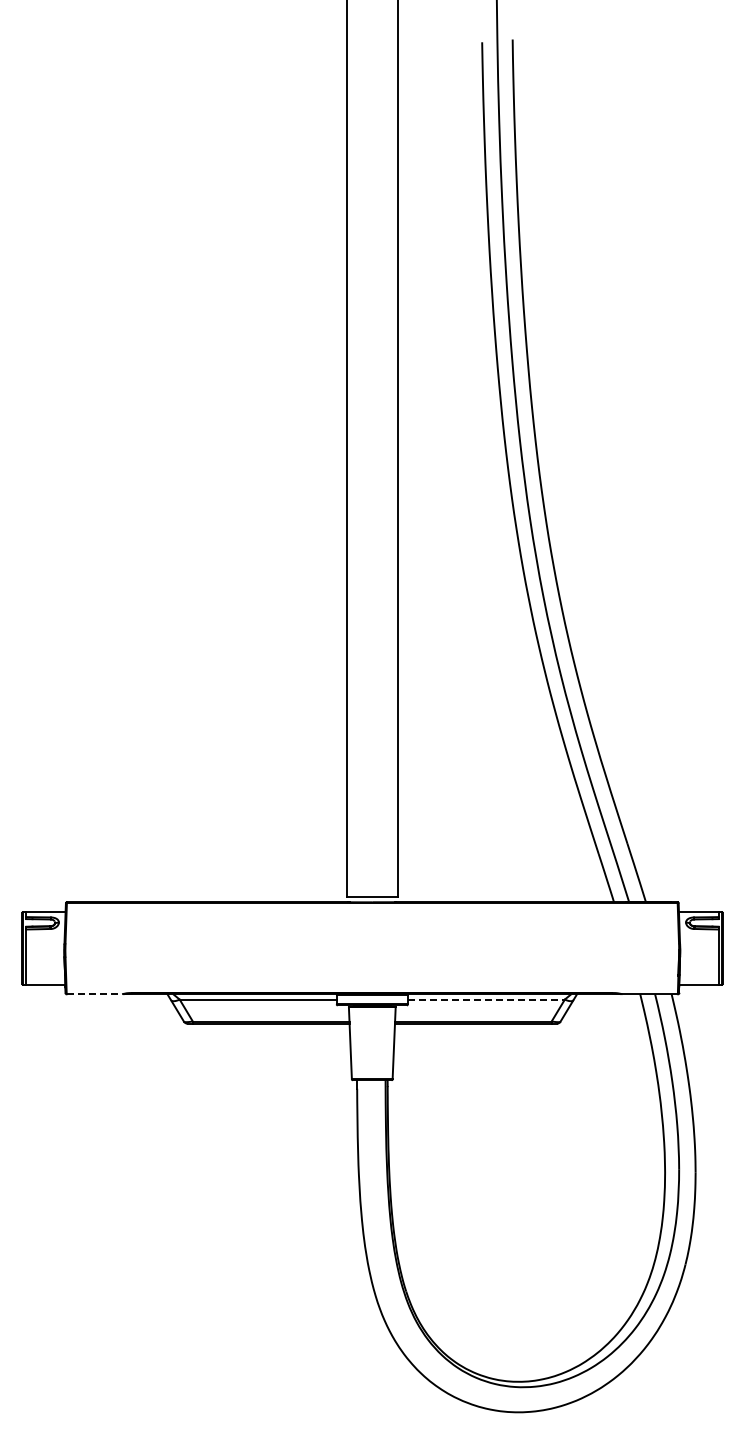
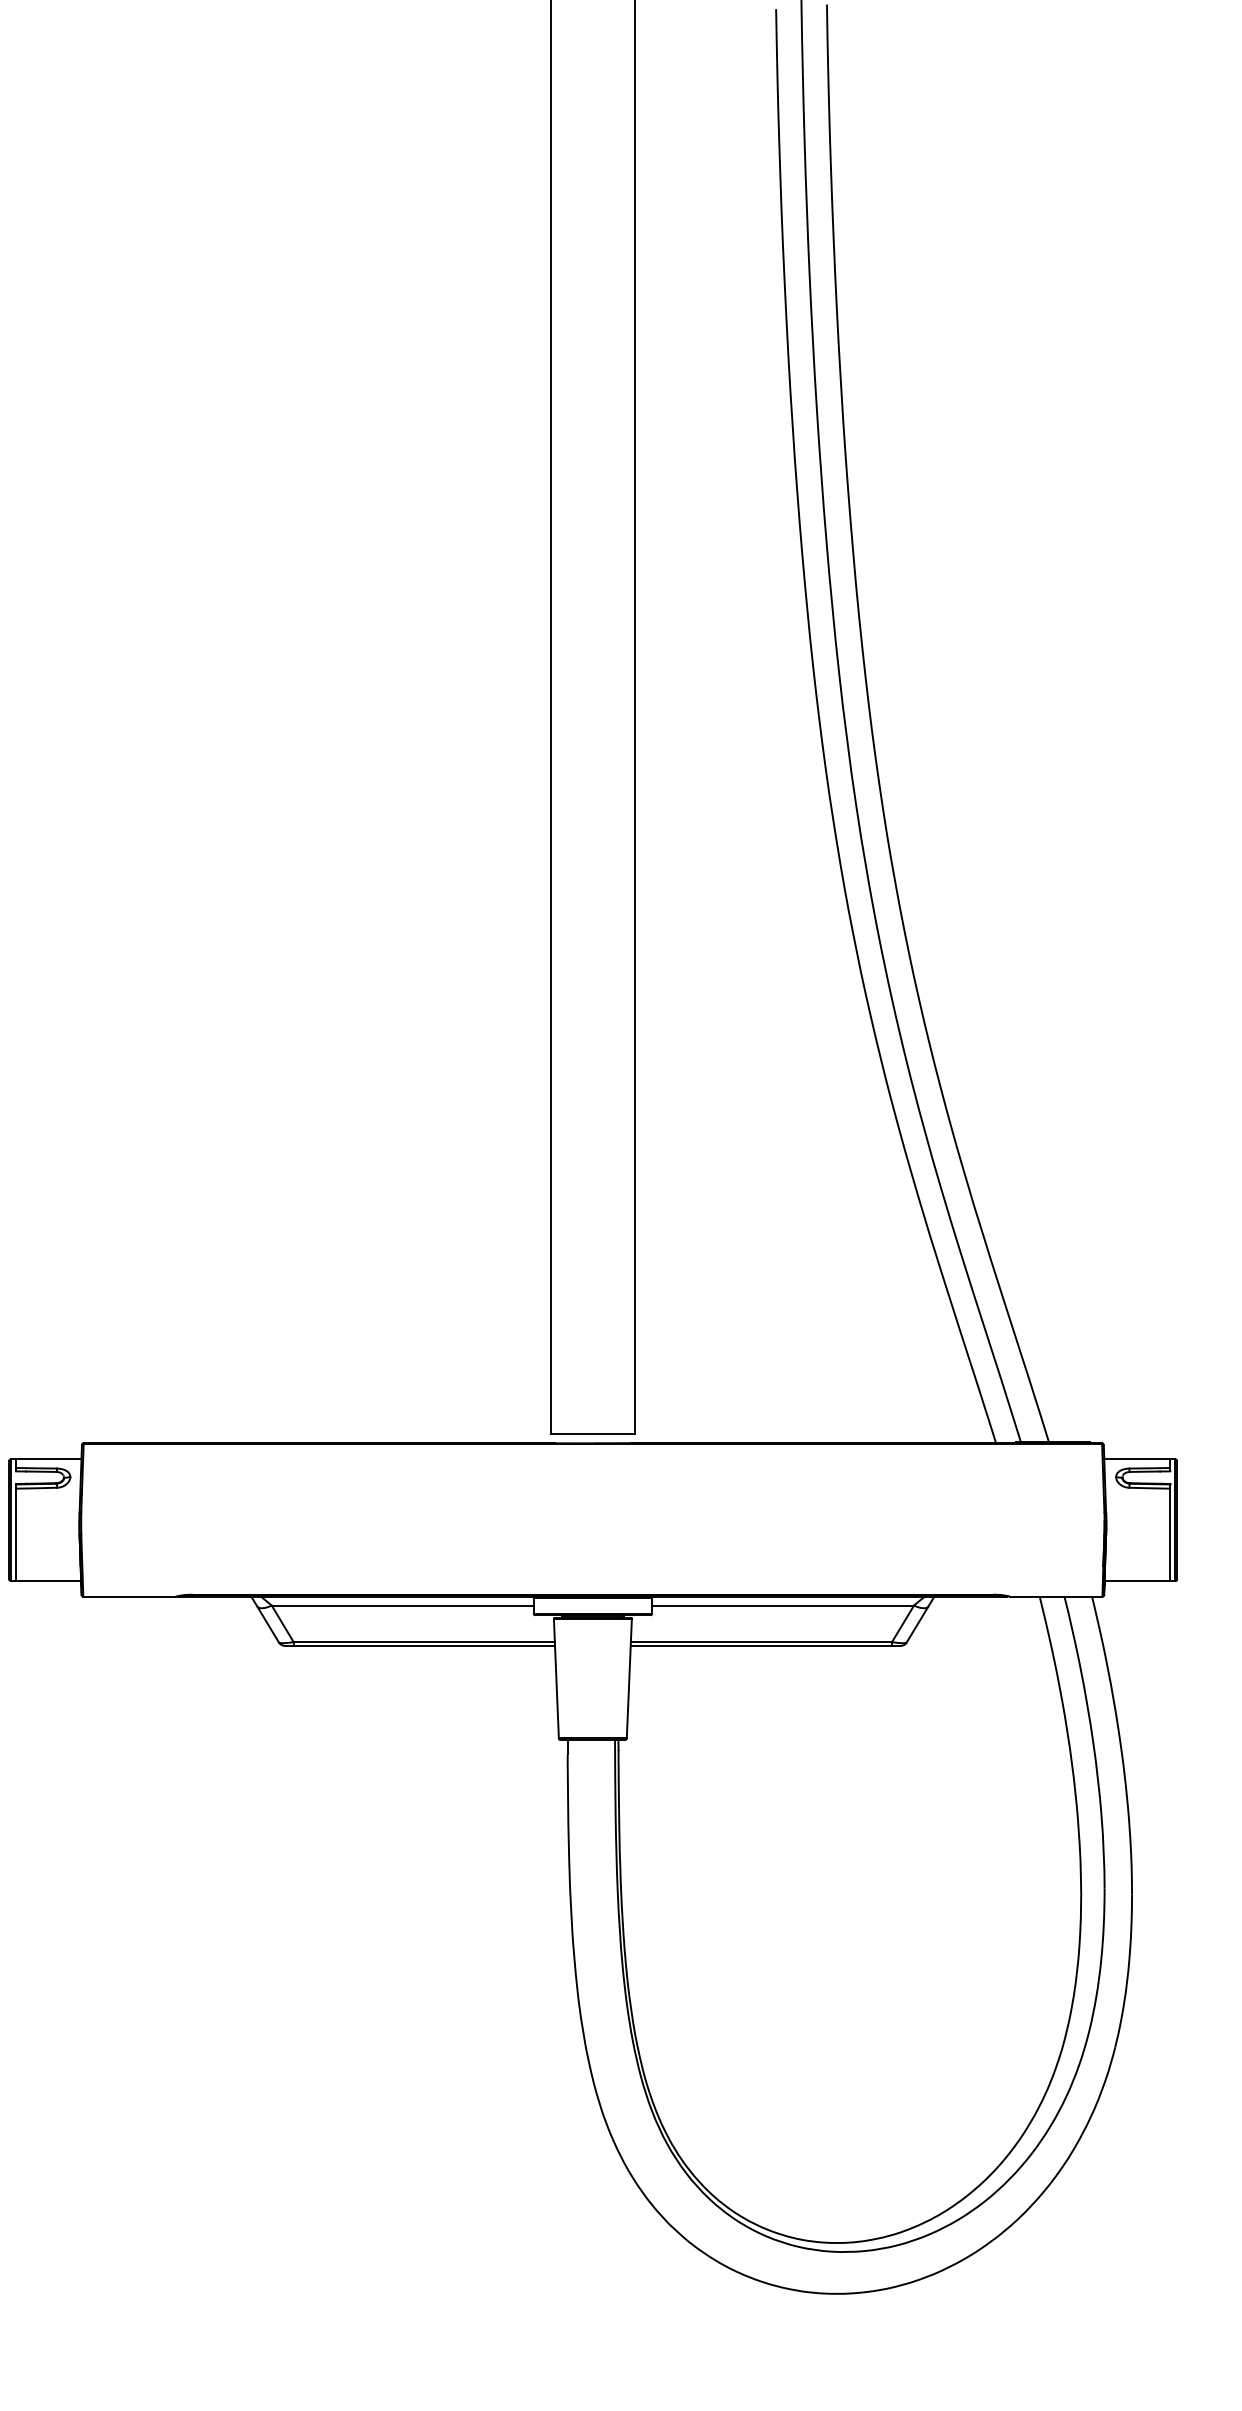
line: (94, 994) -> (129, 1597), dashed -> solid
line: (486, 999) -> (783, 1605), dashed -> solid

